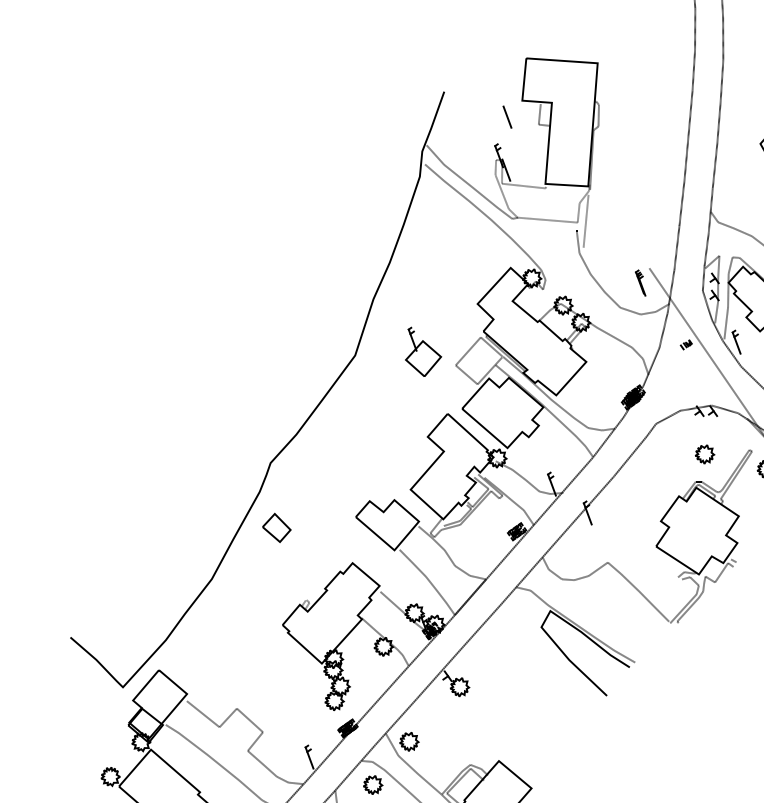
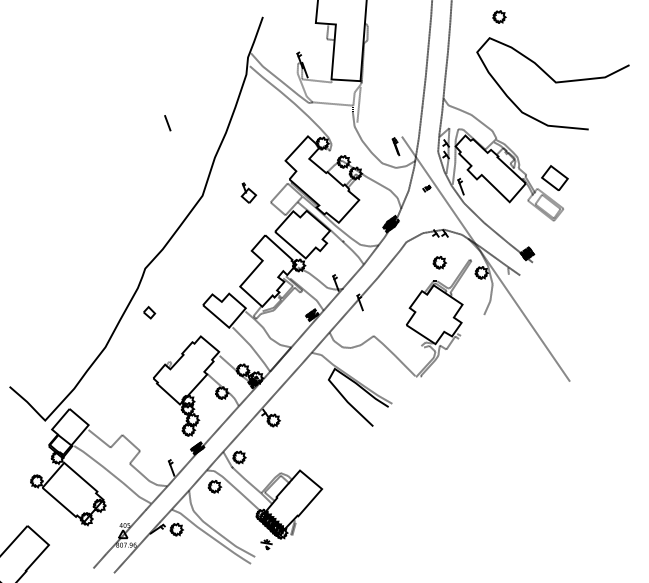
line: (507, 117) -> (167, 123), moved
part: (422, 350) -> (248, 192), size x0.6
part: (276, 527) -> (149, 312), size x0.6

